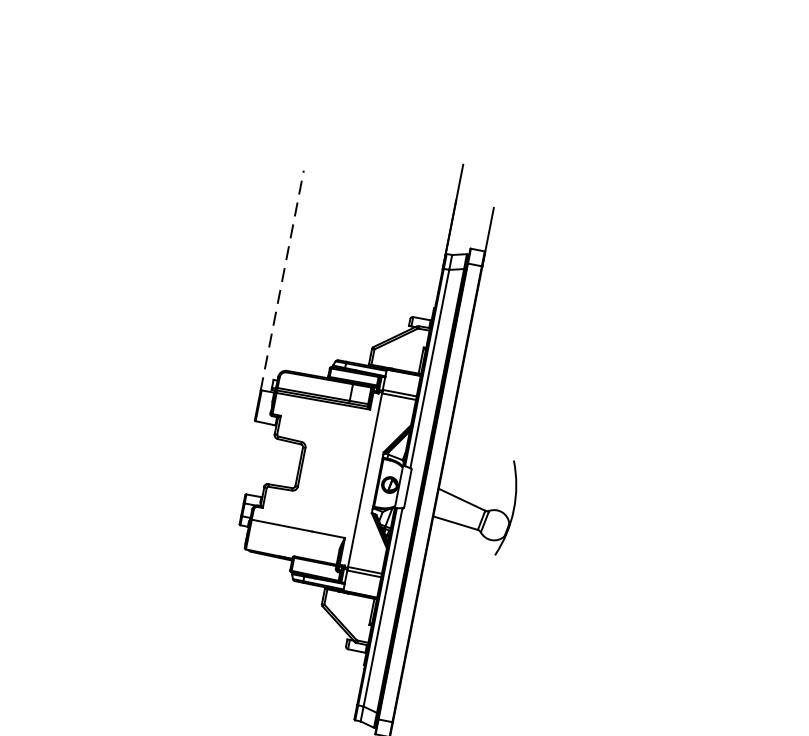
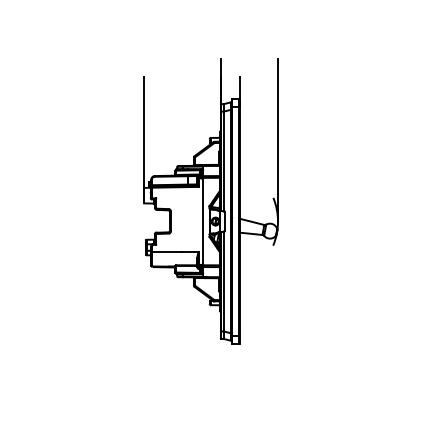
line: (281, 280) -> (143, 132), dashed -> solid
line: (546, 348) -> (278, 140), added

